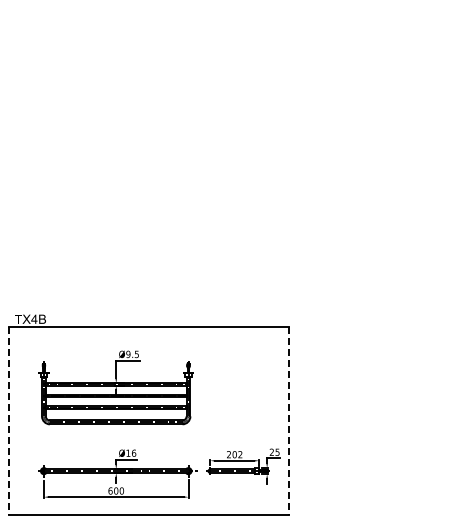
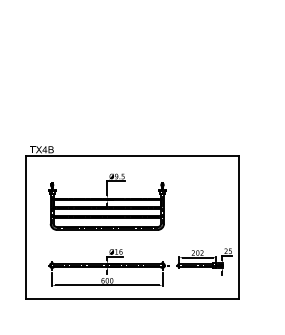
line: (9, 421) -> (25, 227), dashed -> solid
line: (288, 421) -> (238, 227), dashed -> solid

